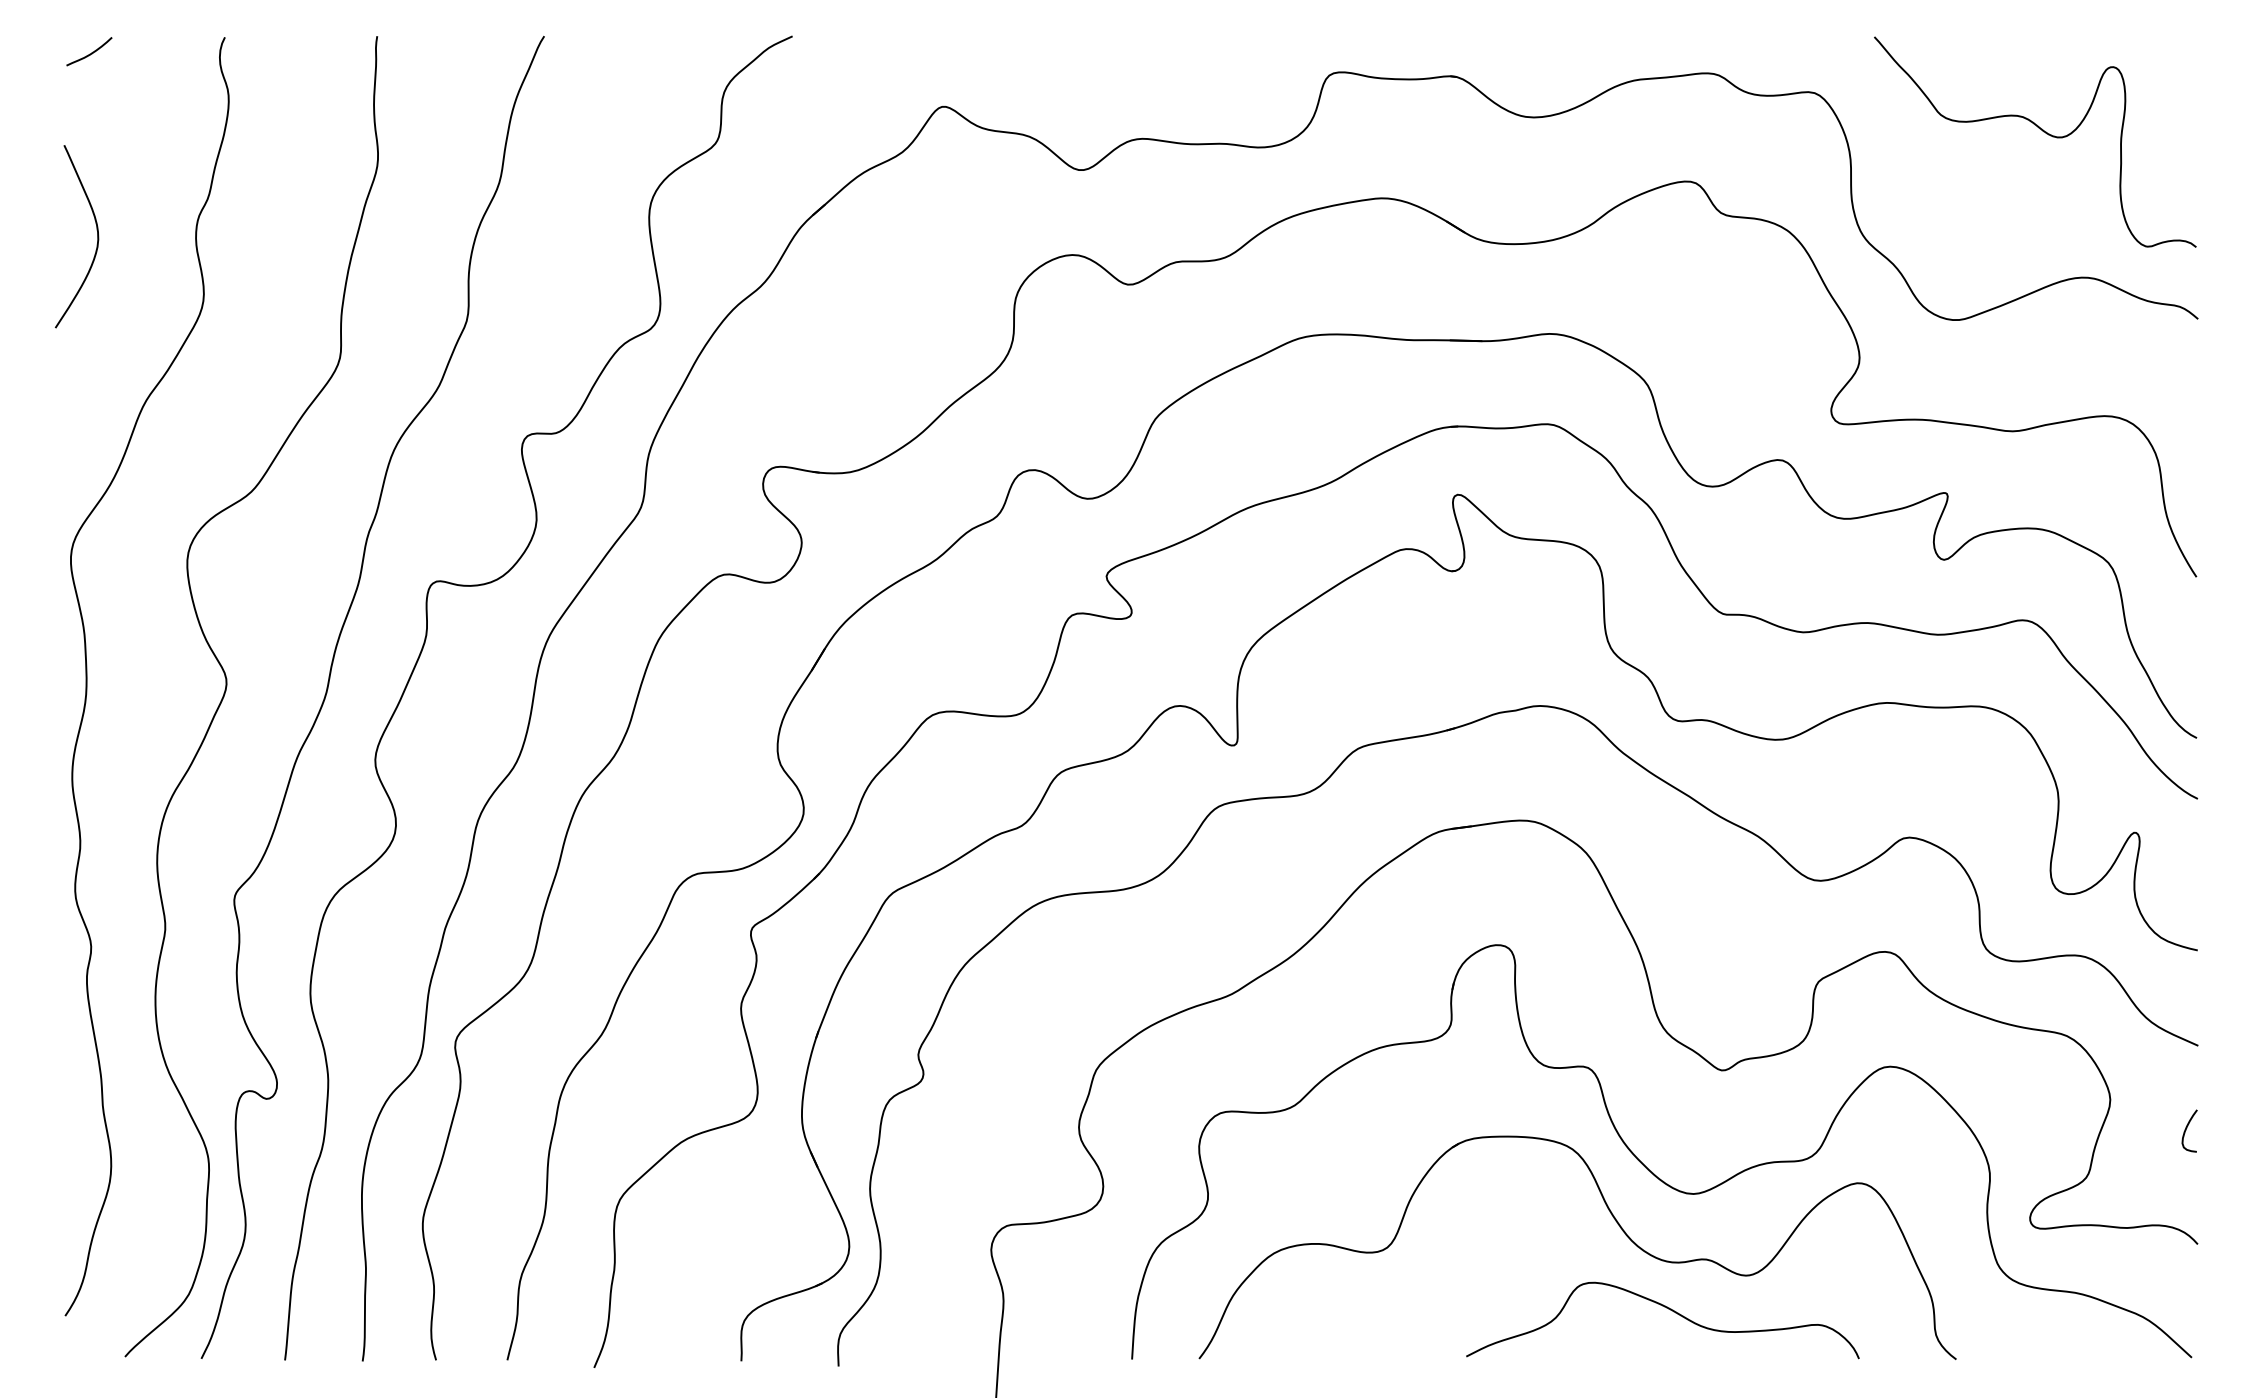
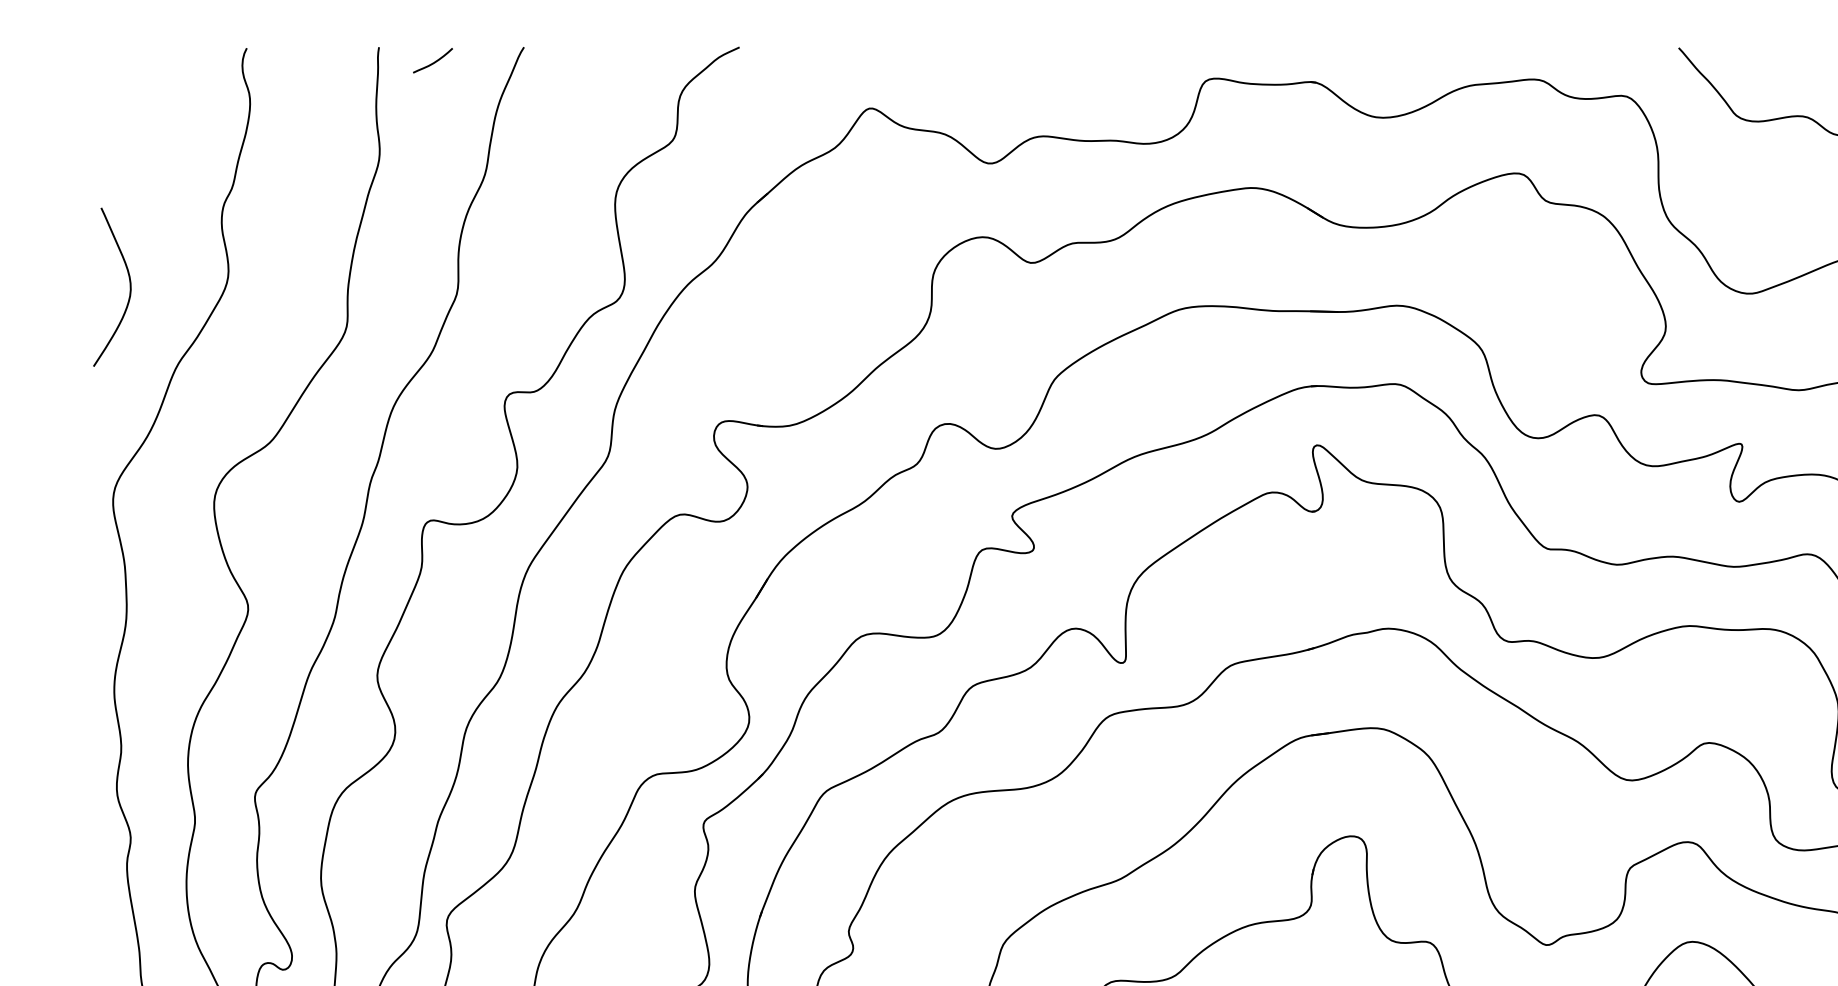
curve: (89, 53) -> (433, 62), moved
curve: (96, 230) -> (129, 281), moved

